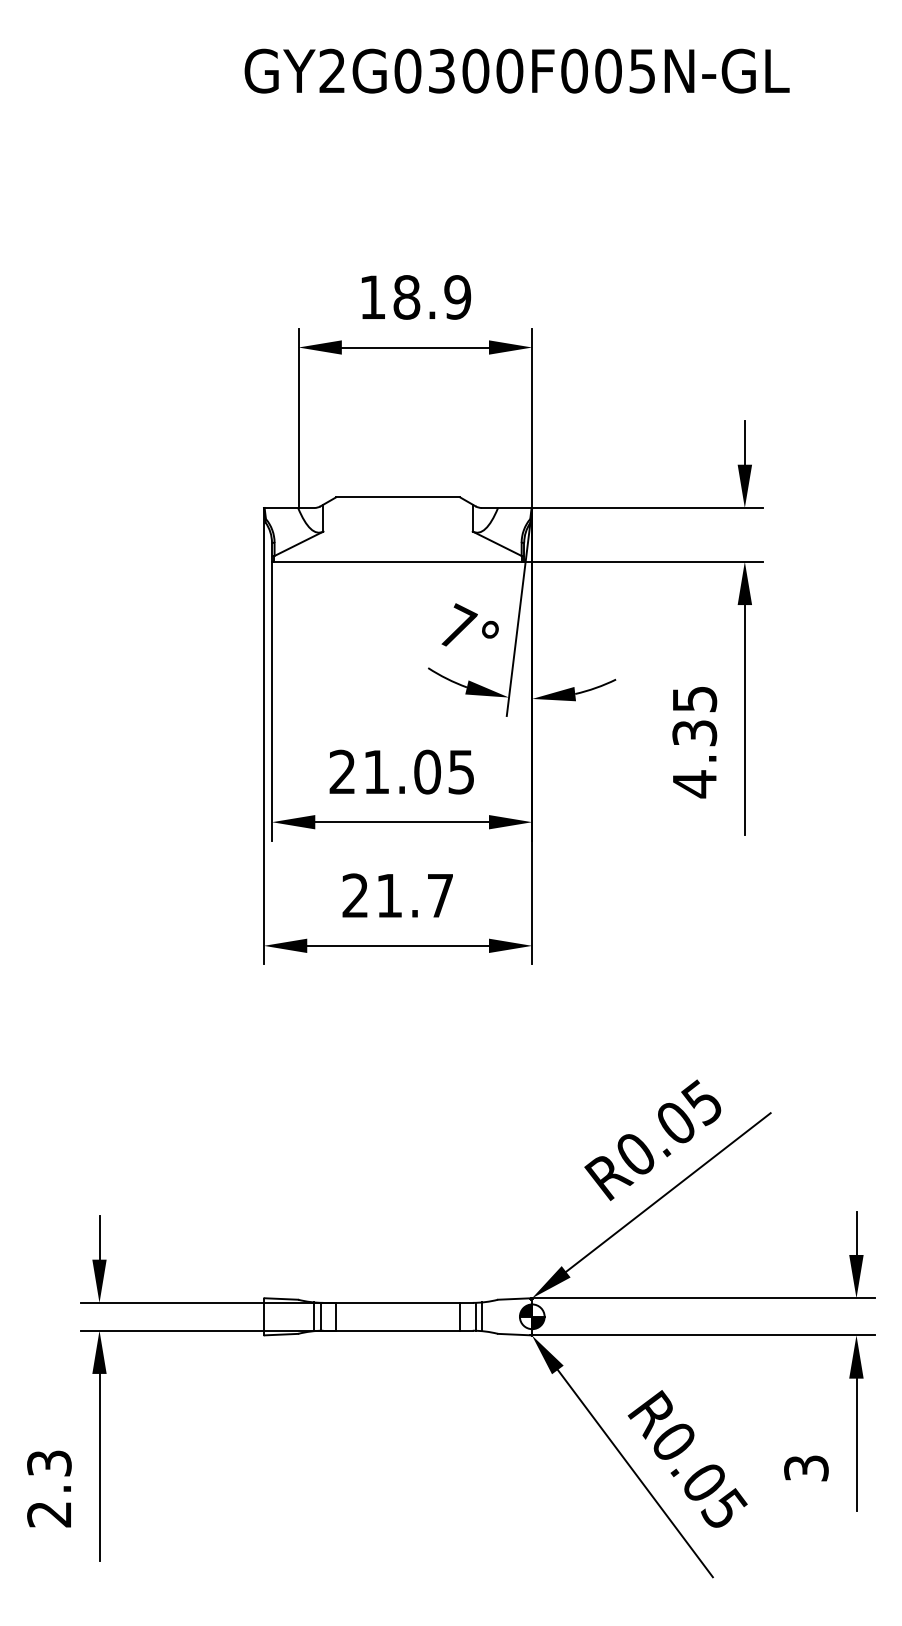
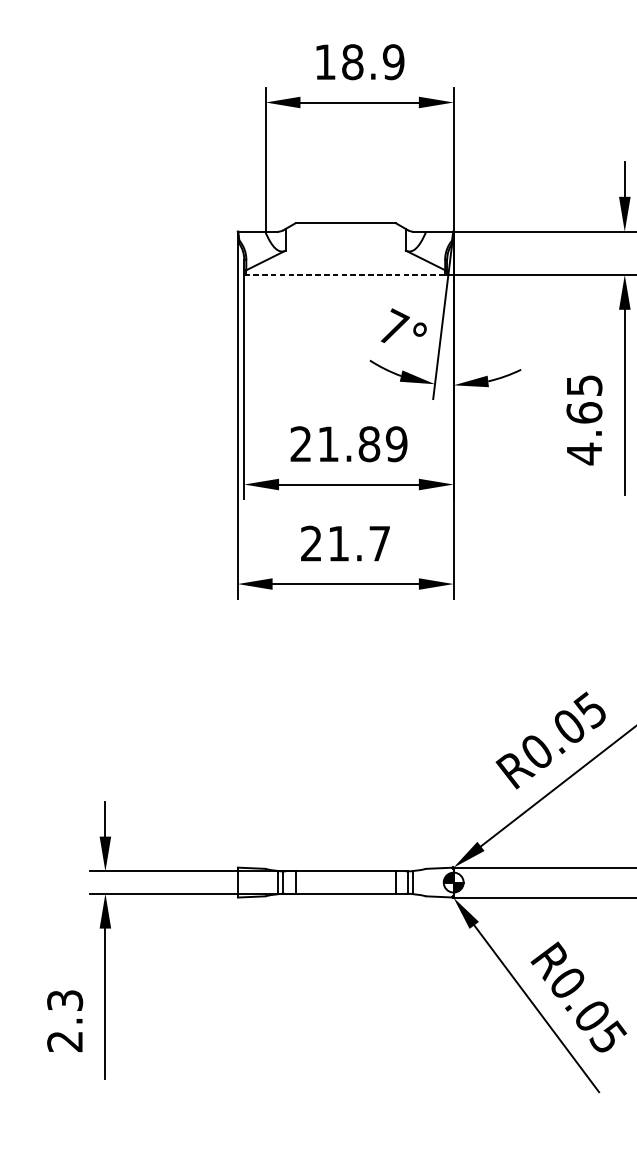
line: (398, 561) -> (346, 274), solid -> dashed
text: (694, 732) -> (584, 412), 4.35 -> 4.65
text: (444, 771) -> (383, 443), 21.05 -> 21.89

